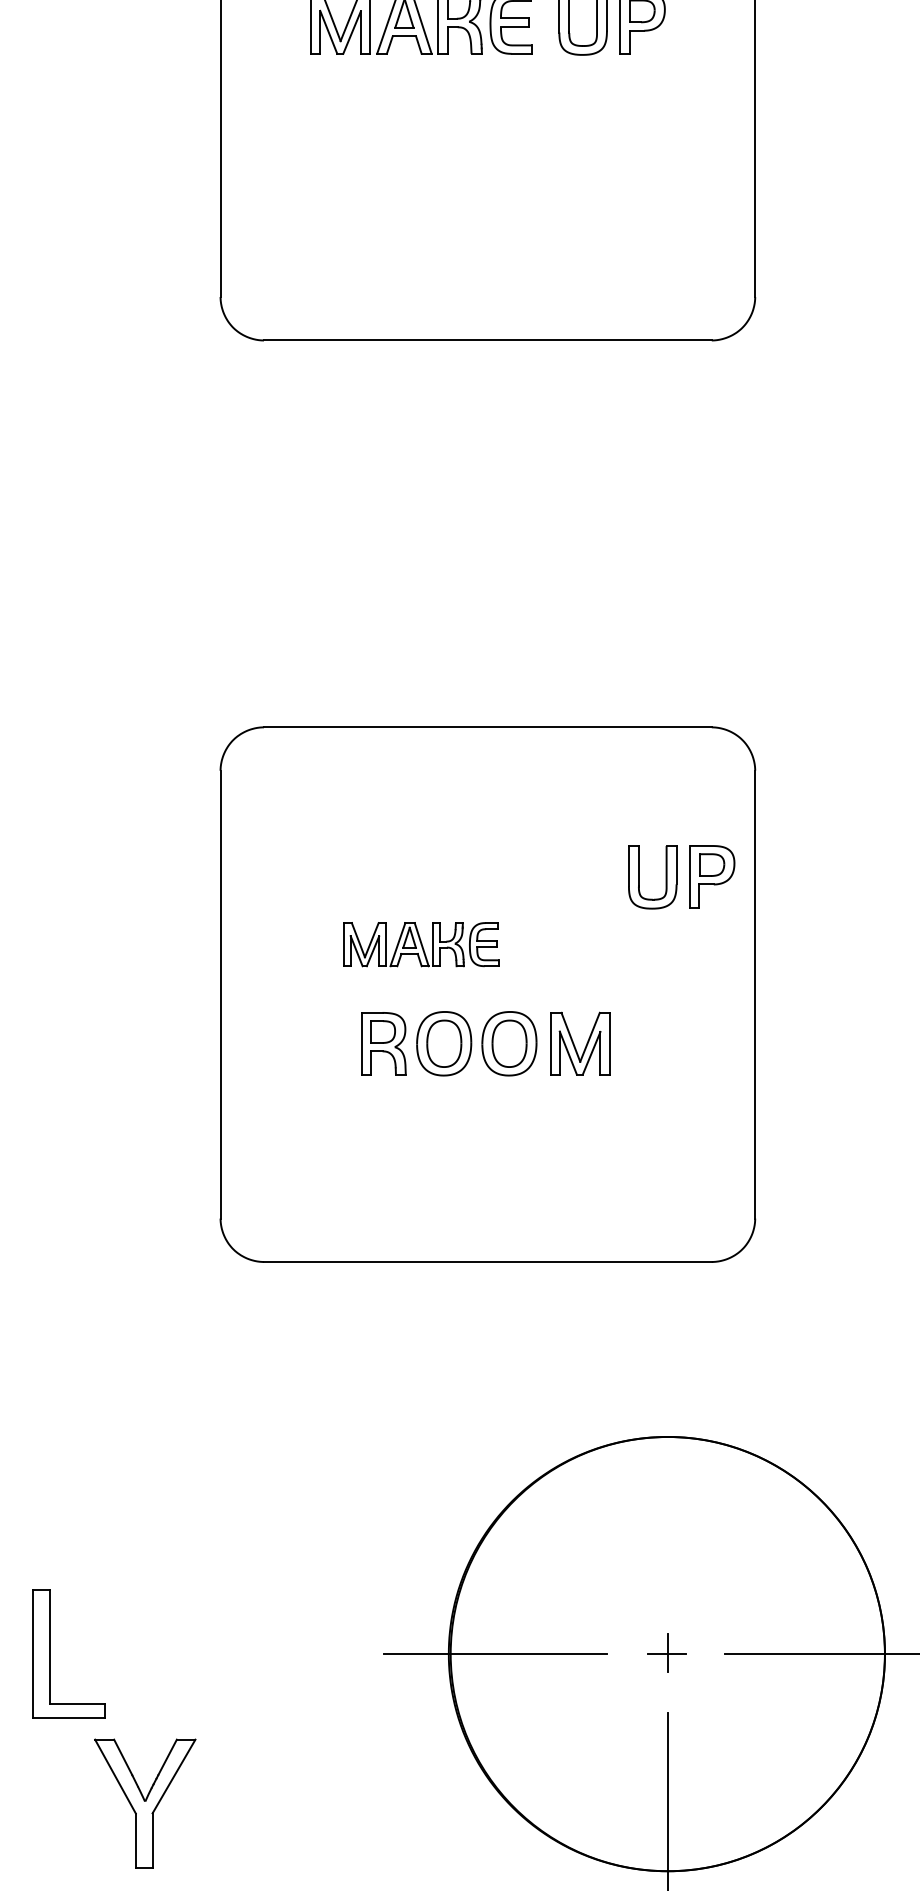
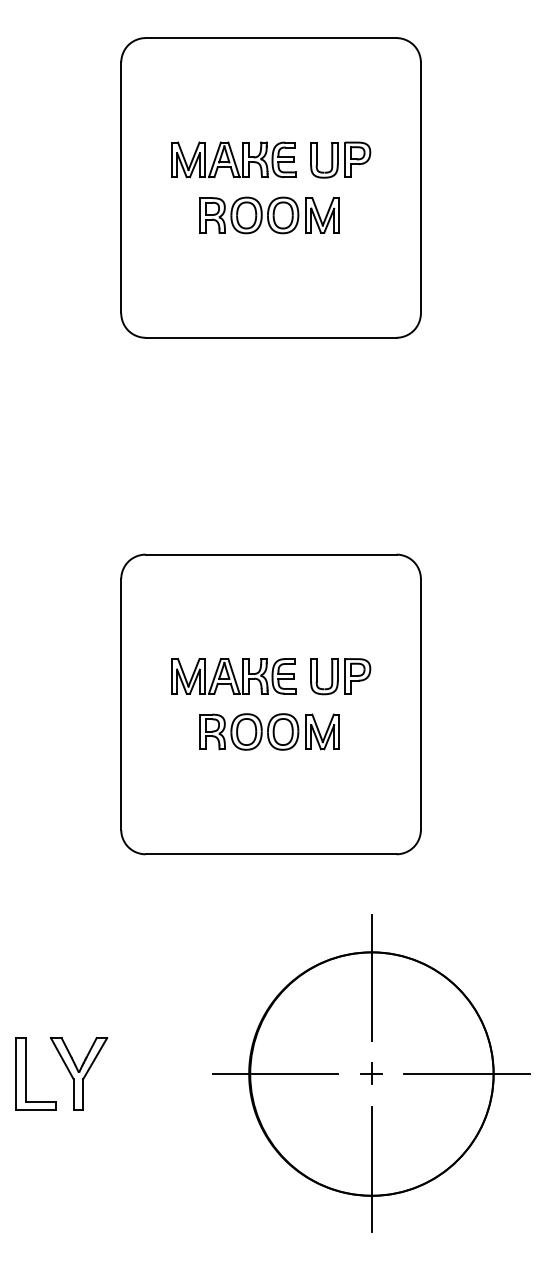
part: (485, 122) -> (269, 215), added
part: (681, 876) -> (340, 676), moved
part: (420, 944) -> (233, 676), size x1.43
line: (667, 1483) -> (371, 978), added
part: (144, 1802) -> (78, 1073), moved

